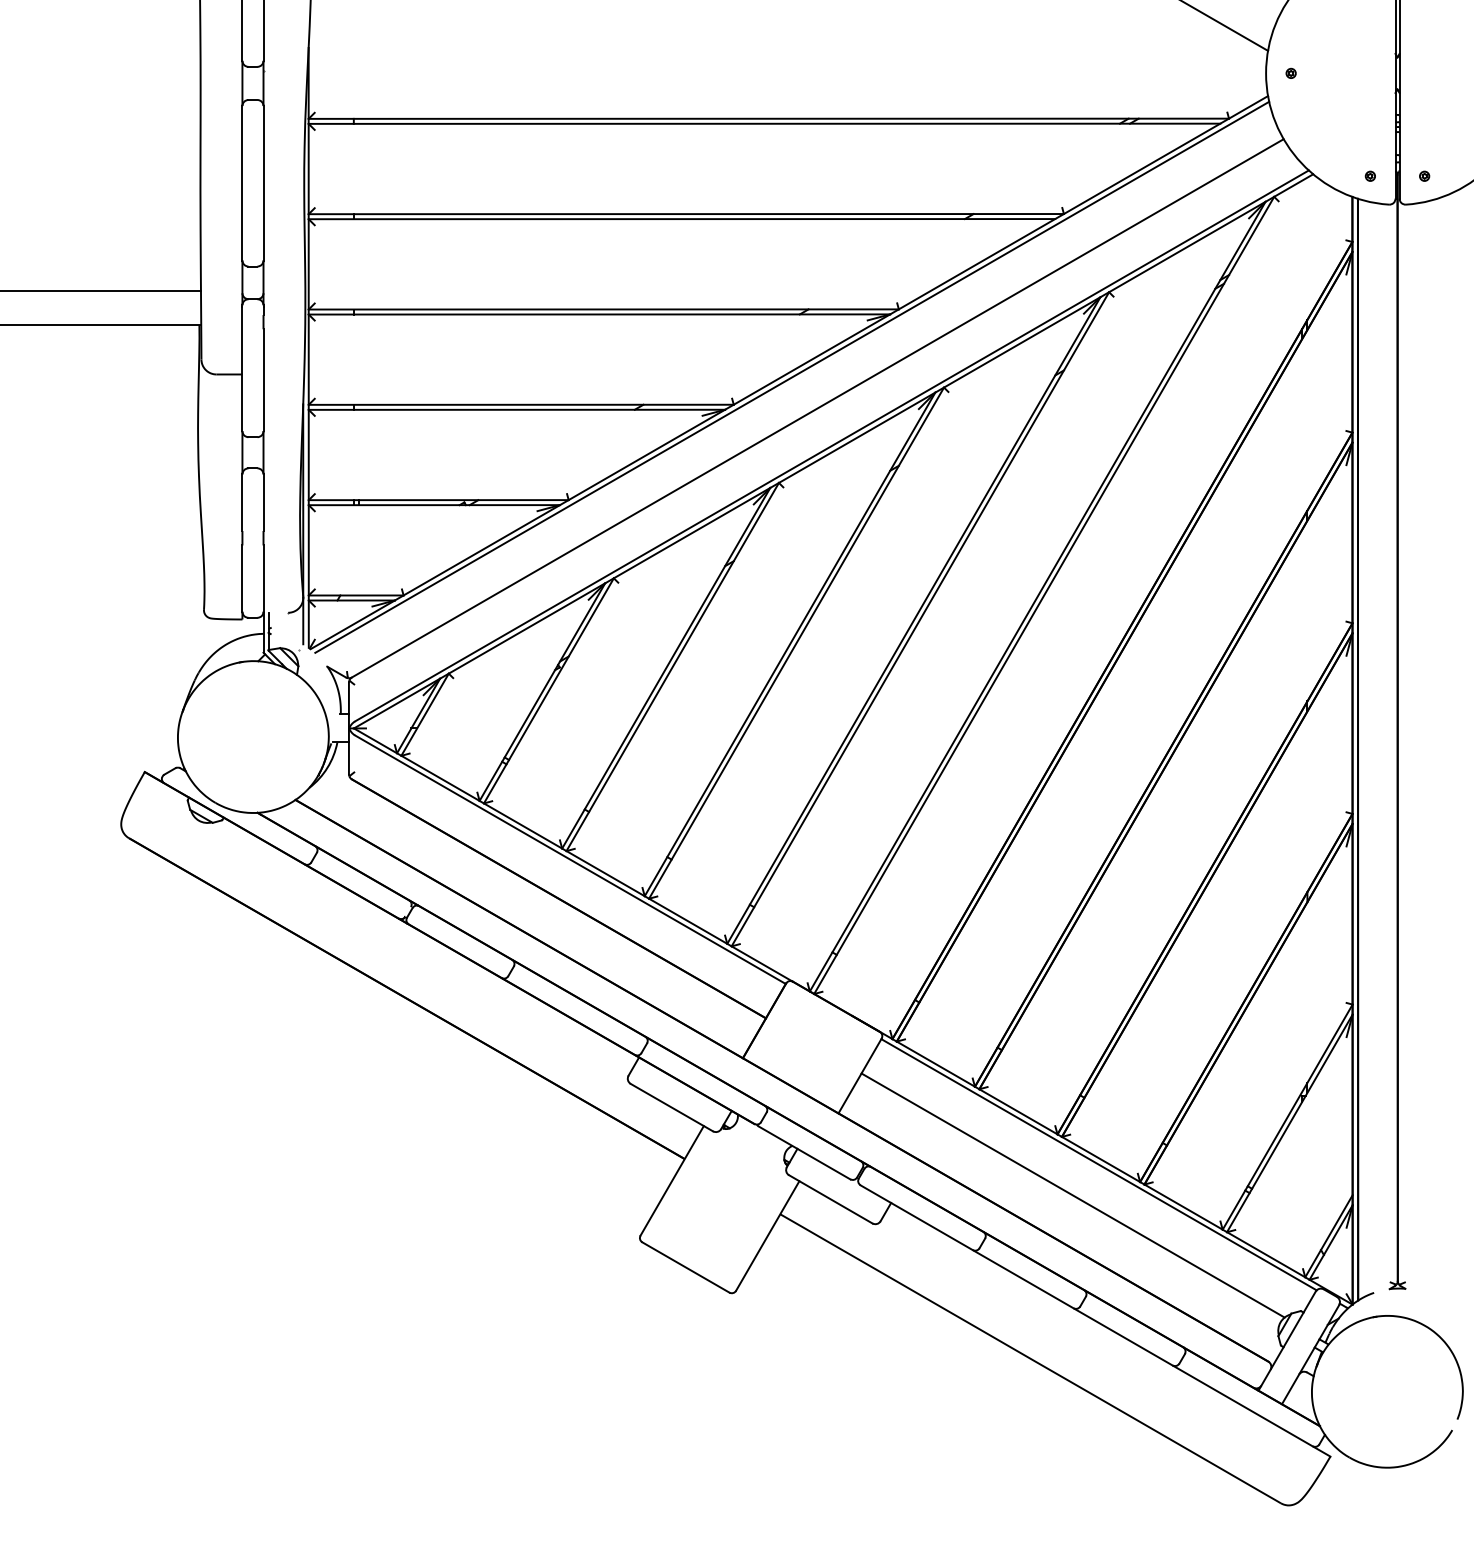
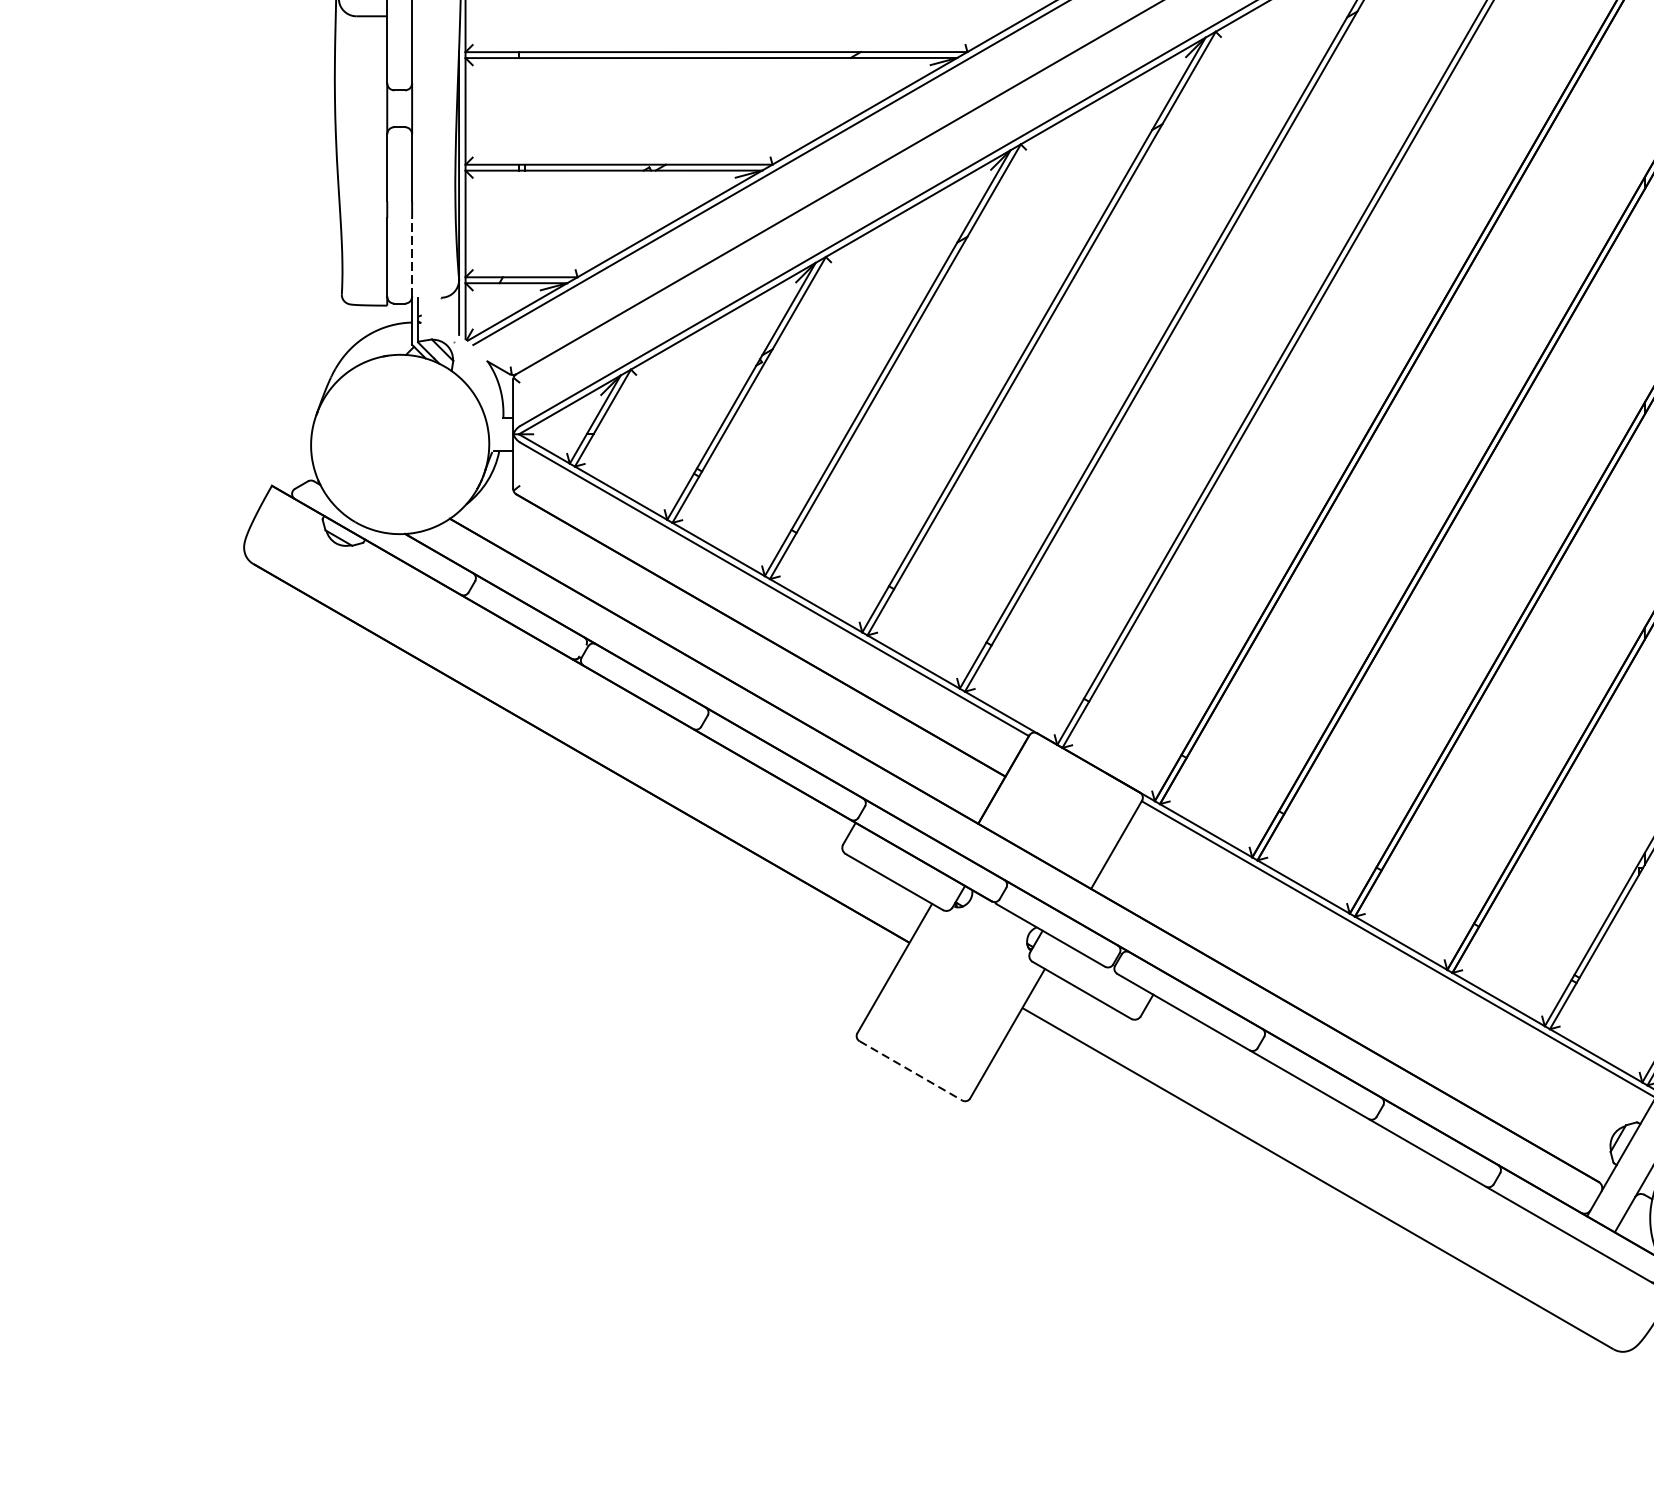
line: (263, 578) -> (412, 257), solid -> dashed
line: (1072, 1195) -> (1367, 985), removed
line: (686, 1267) -> (911, 1070), solid -> dashed

